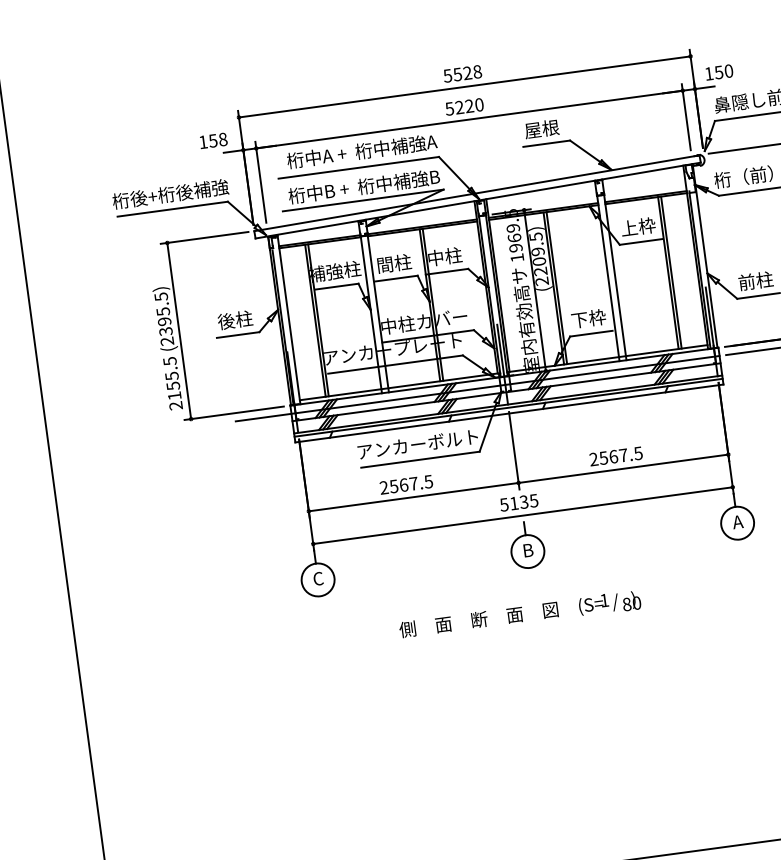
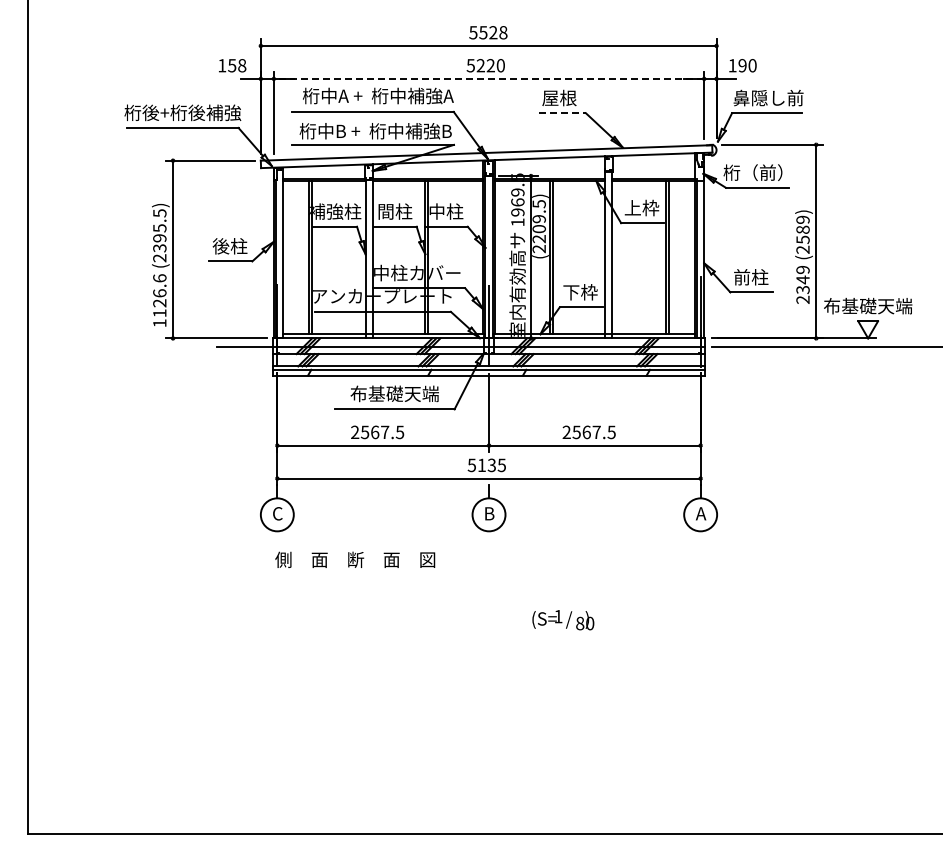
text: (718, 72) -> (742, 65), 150 -> 190
line: (468, 119) -> (488, 78), solid -> dashed
line: (546, 144) -> (562, 113), solid -> dashed
text: (172, 383) -> (159, 300), 2155.5 -> 1126.6
text: (417, 443) -> (394, 393), アンカーボルト -> 布基礎天端
text: (610, 603) -> (563, 620), moved
text: (479, 619) -> (355, 559), moved

